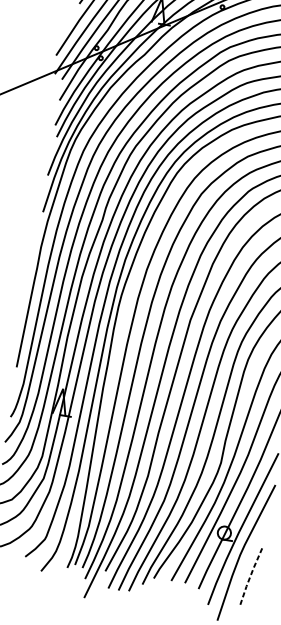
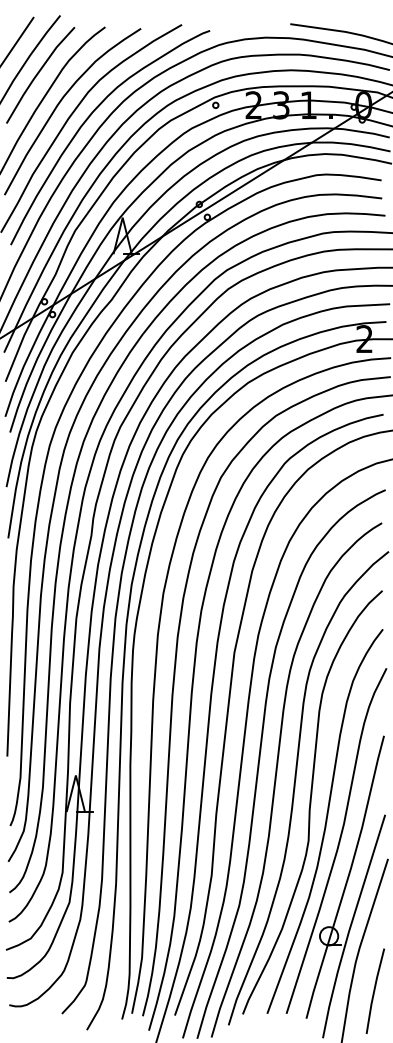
line: (250, 577) -> (374, 991), dashed -> solid

